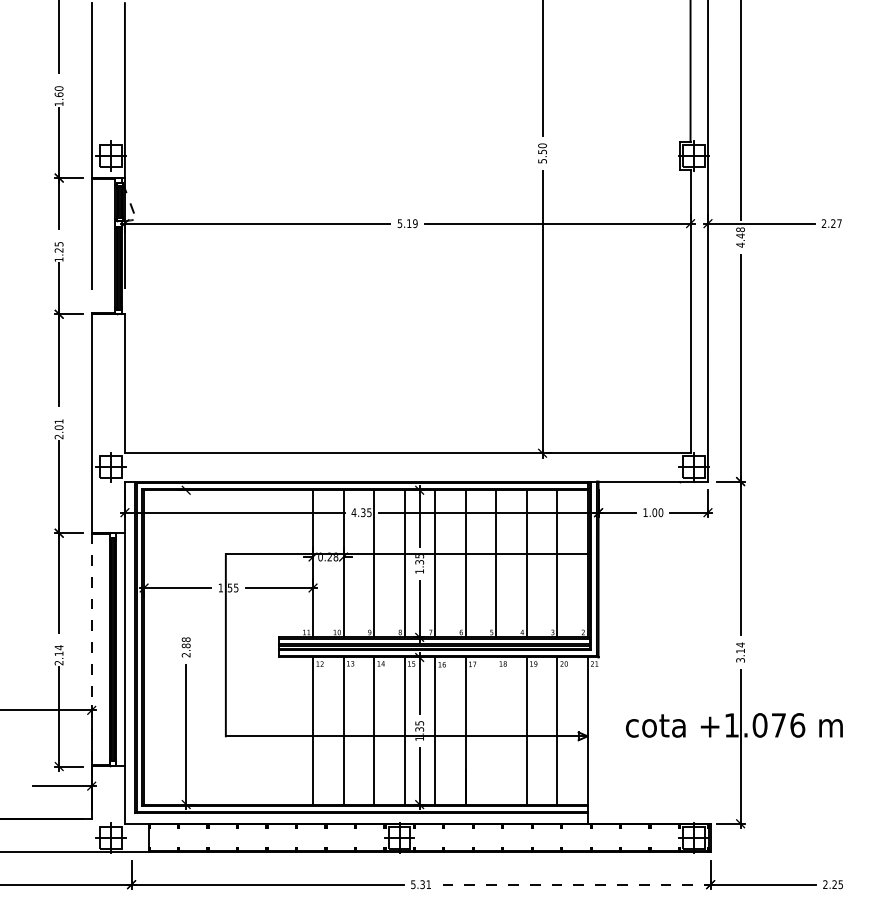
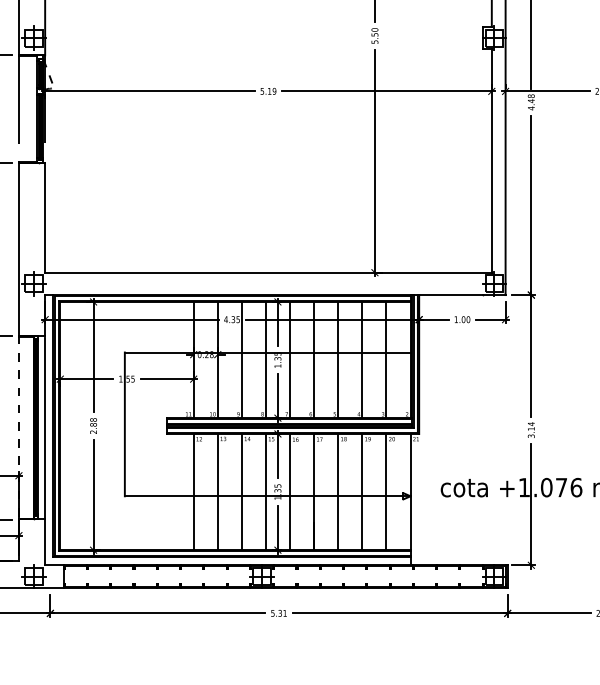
line: (186, 557) -> (93, 355), added
line: (496, 730) -> (338, 491), added
line: (576, 884) -> (401, 613), dashed -> solid

